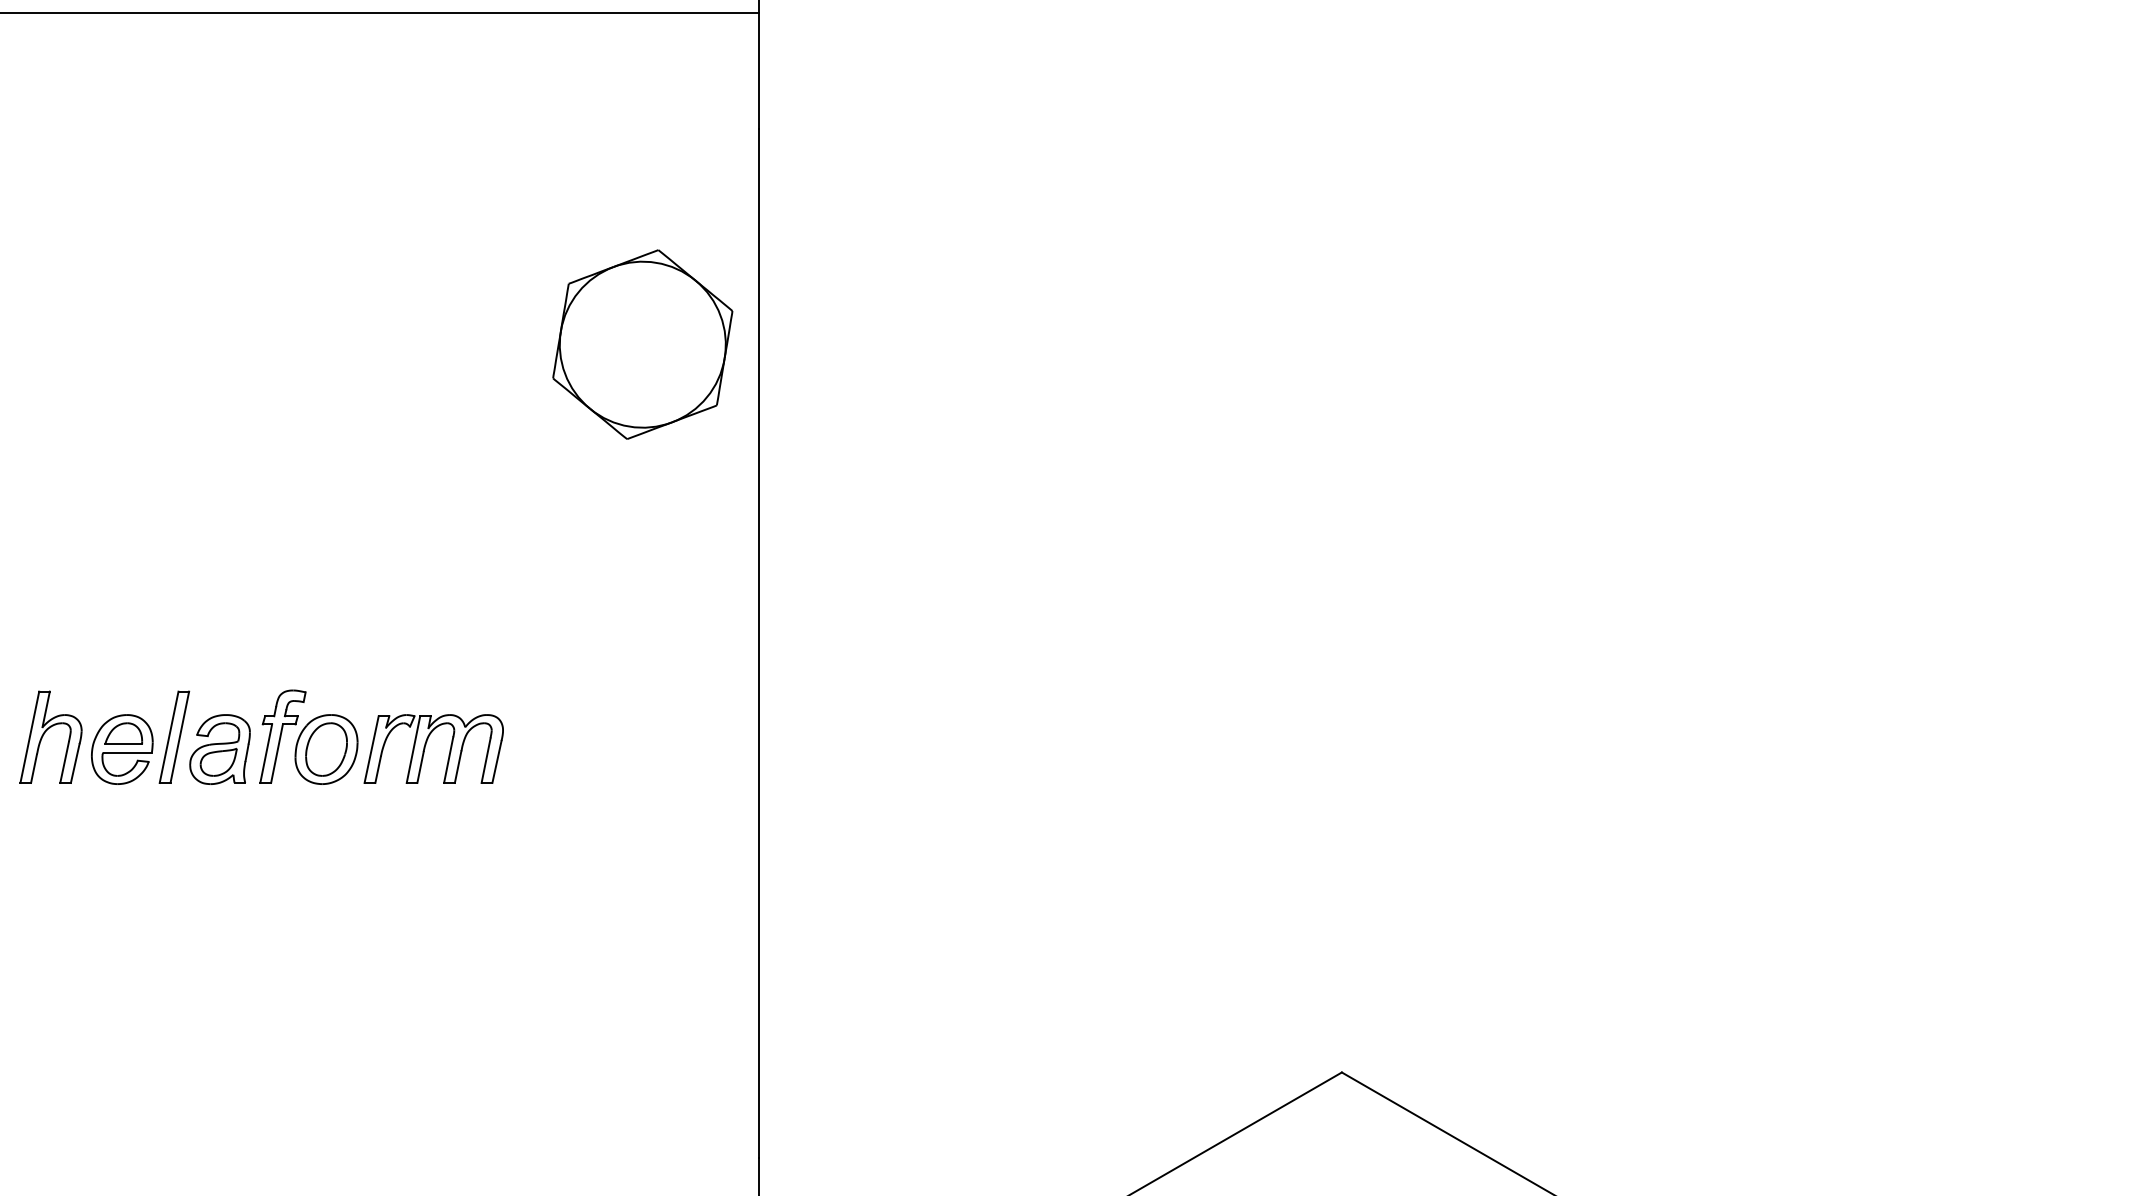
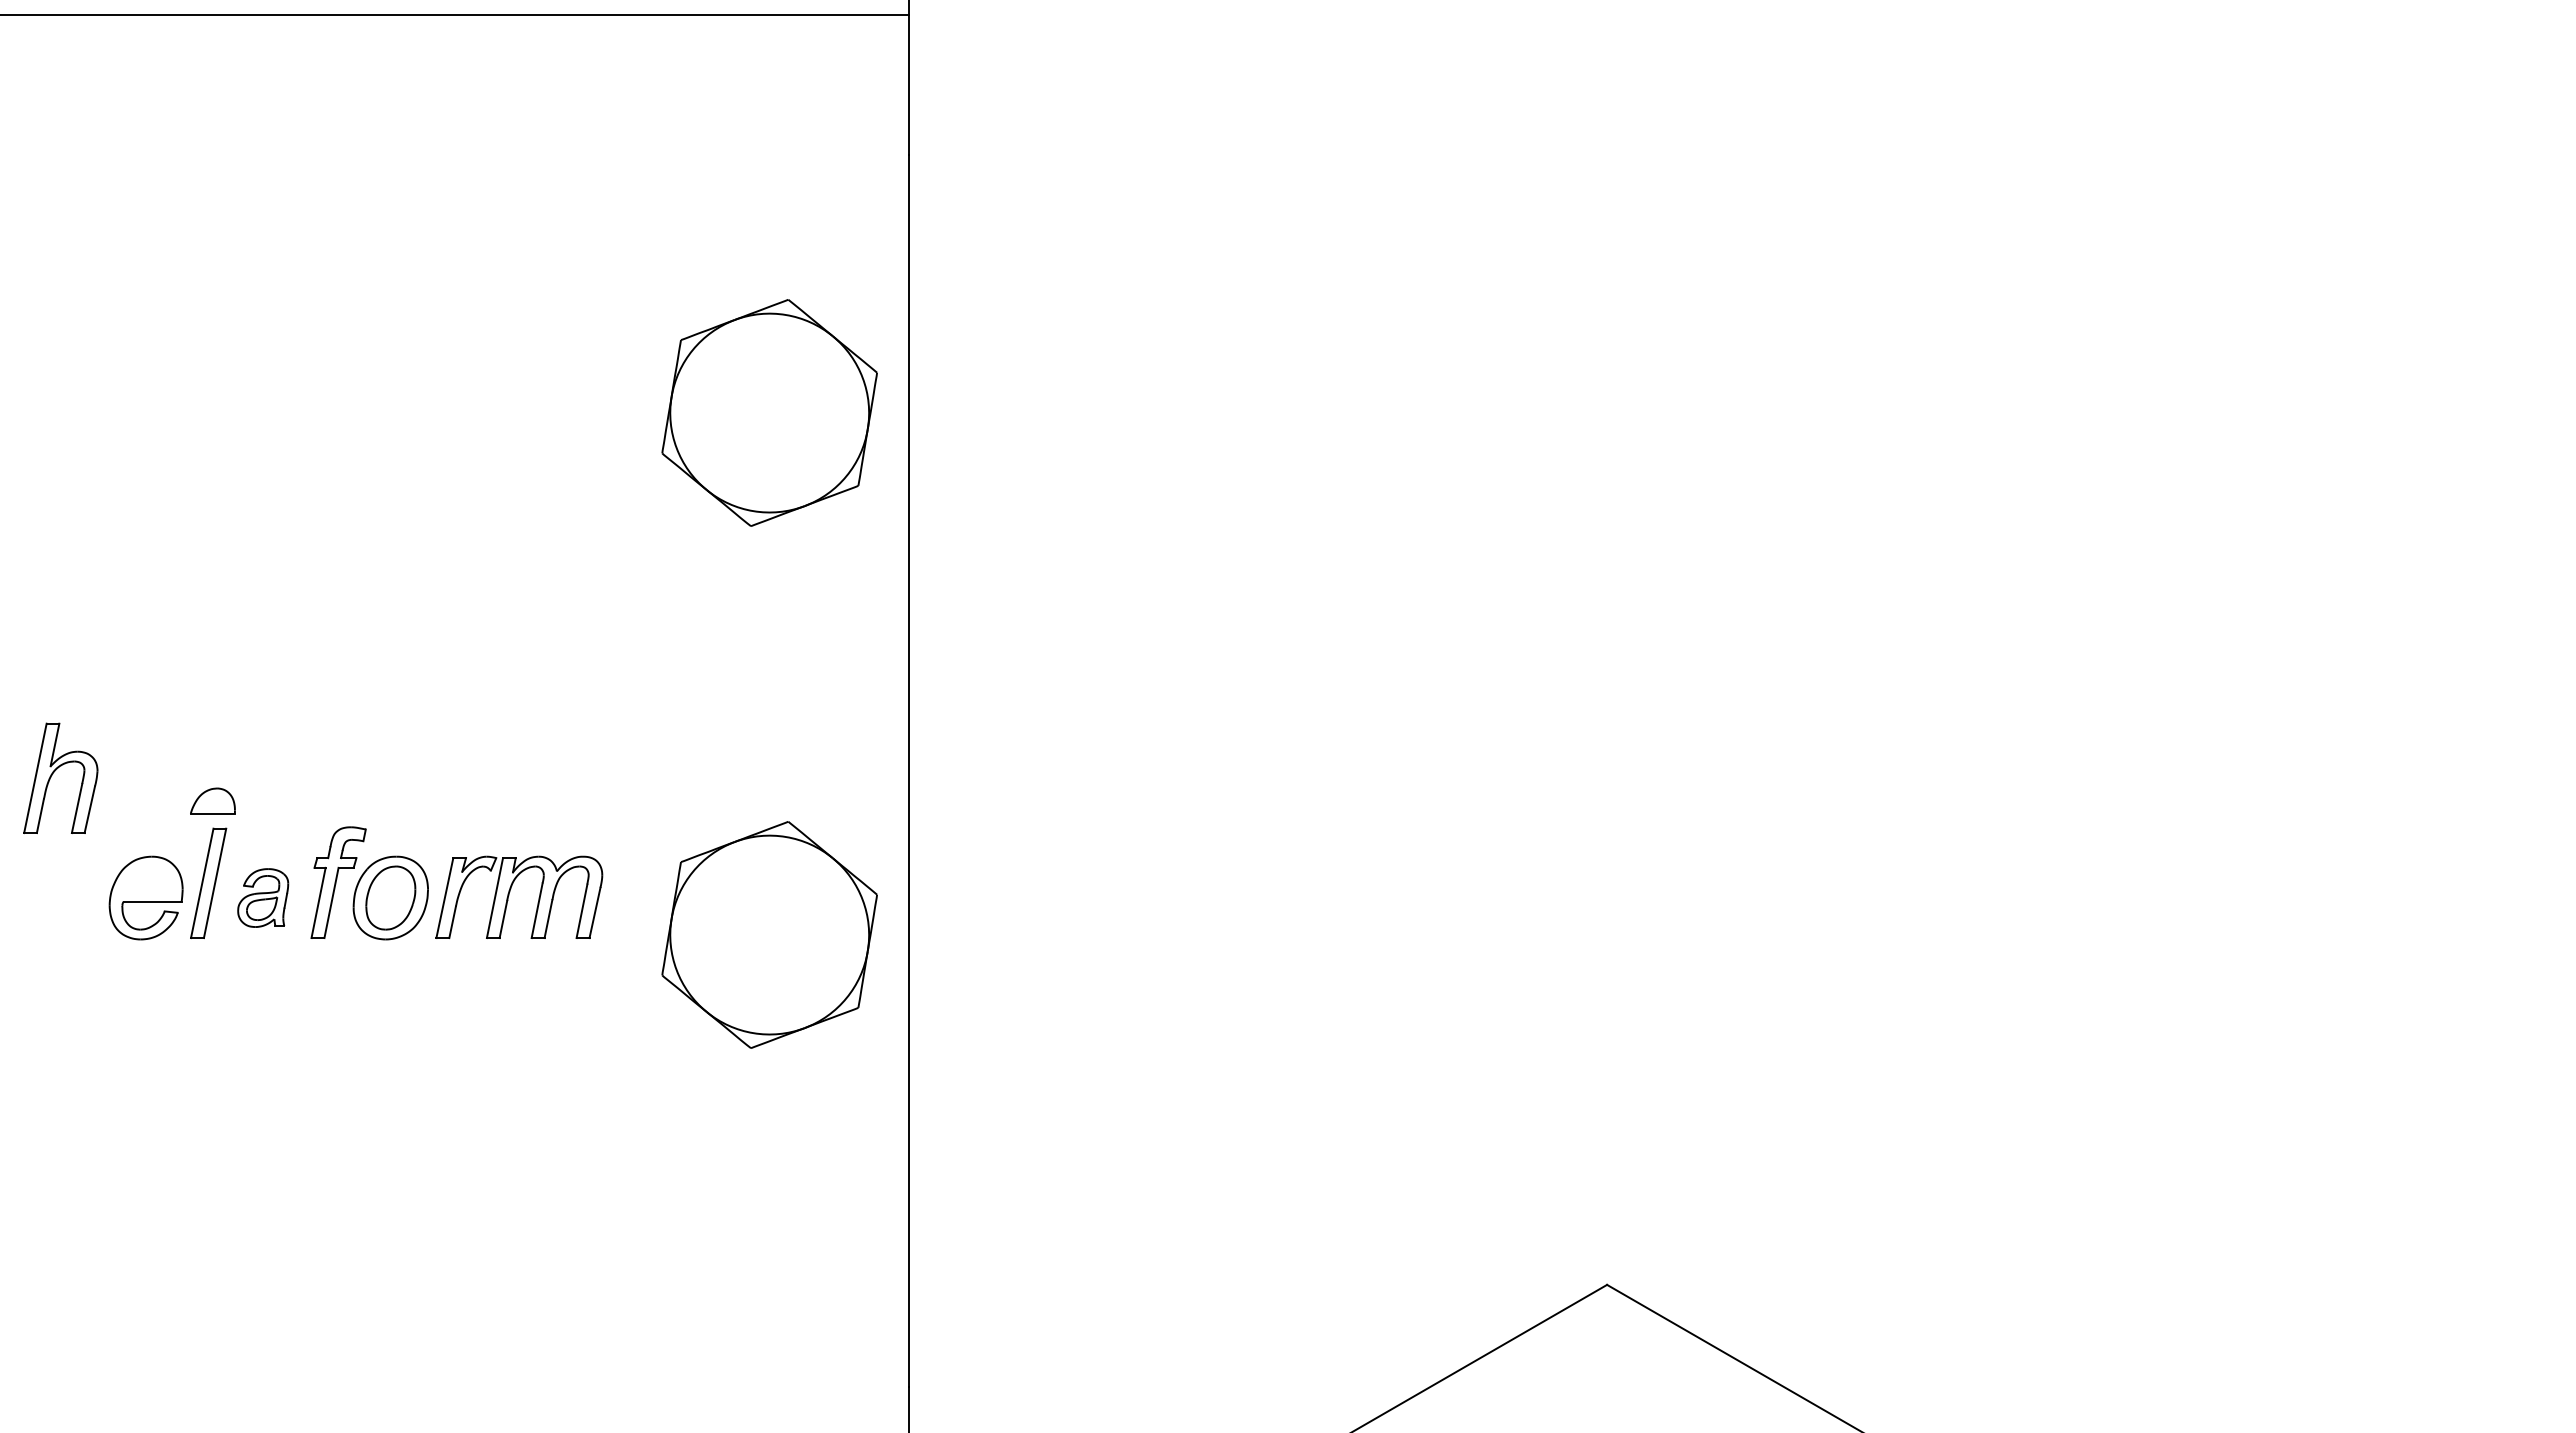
part: (46, 731) -> (55, 771), moved
part: (123, 733) -> (212, 800), moved
part: (219, 749) -> (262, 897), size x0.7
part: (642, 779) -> (769, 934), added

